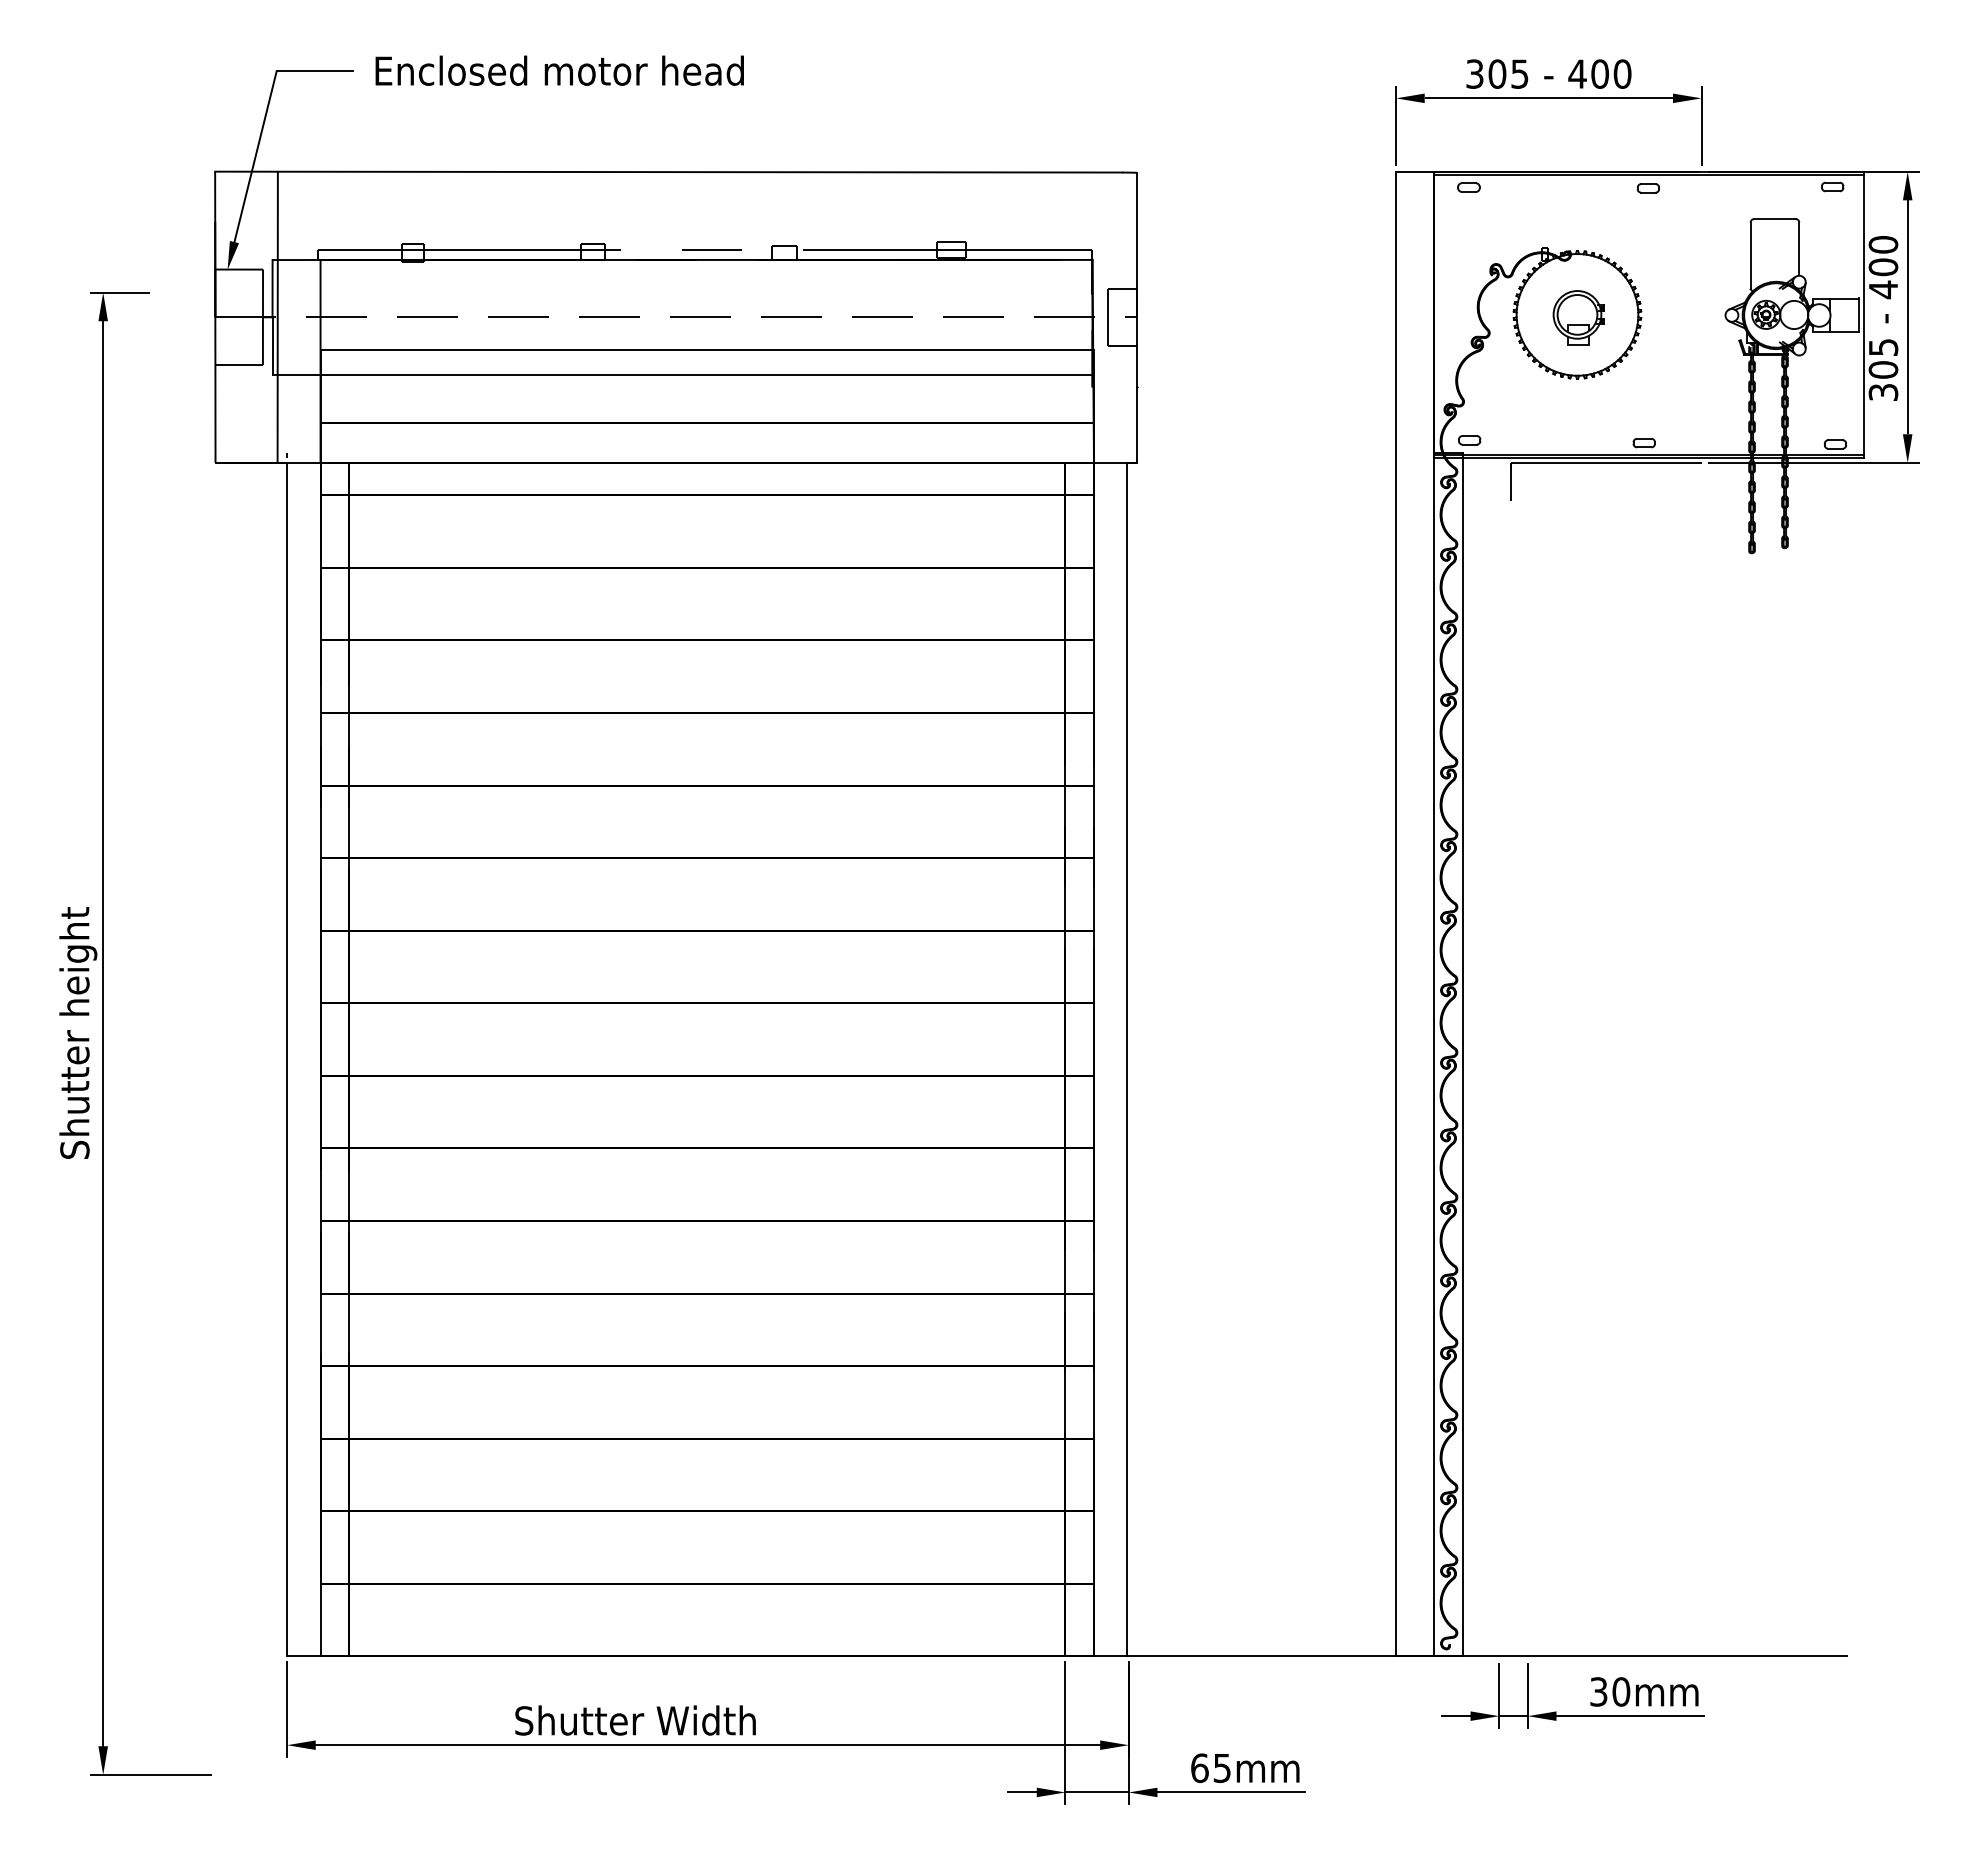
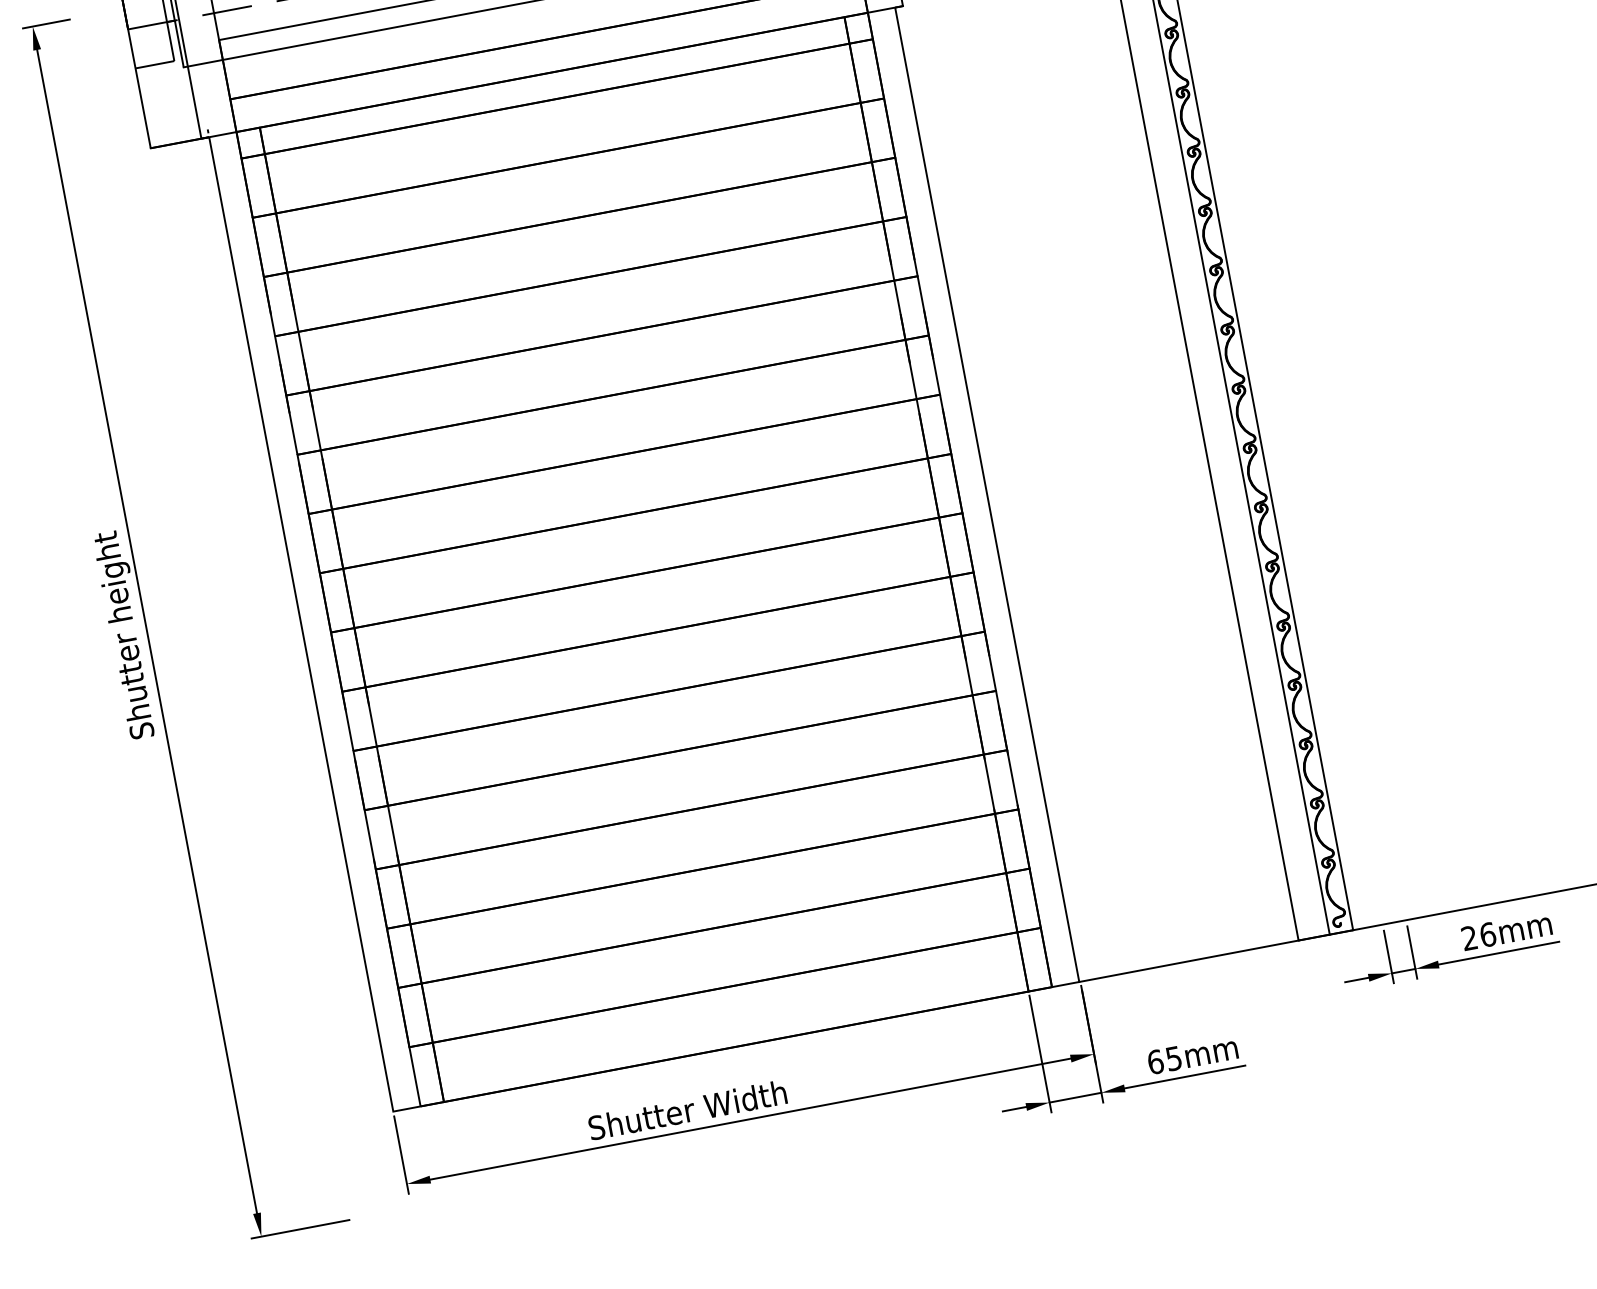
text: (1610, 1691) -> (1479, 936), 30mm -> 26mm

